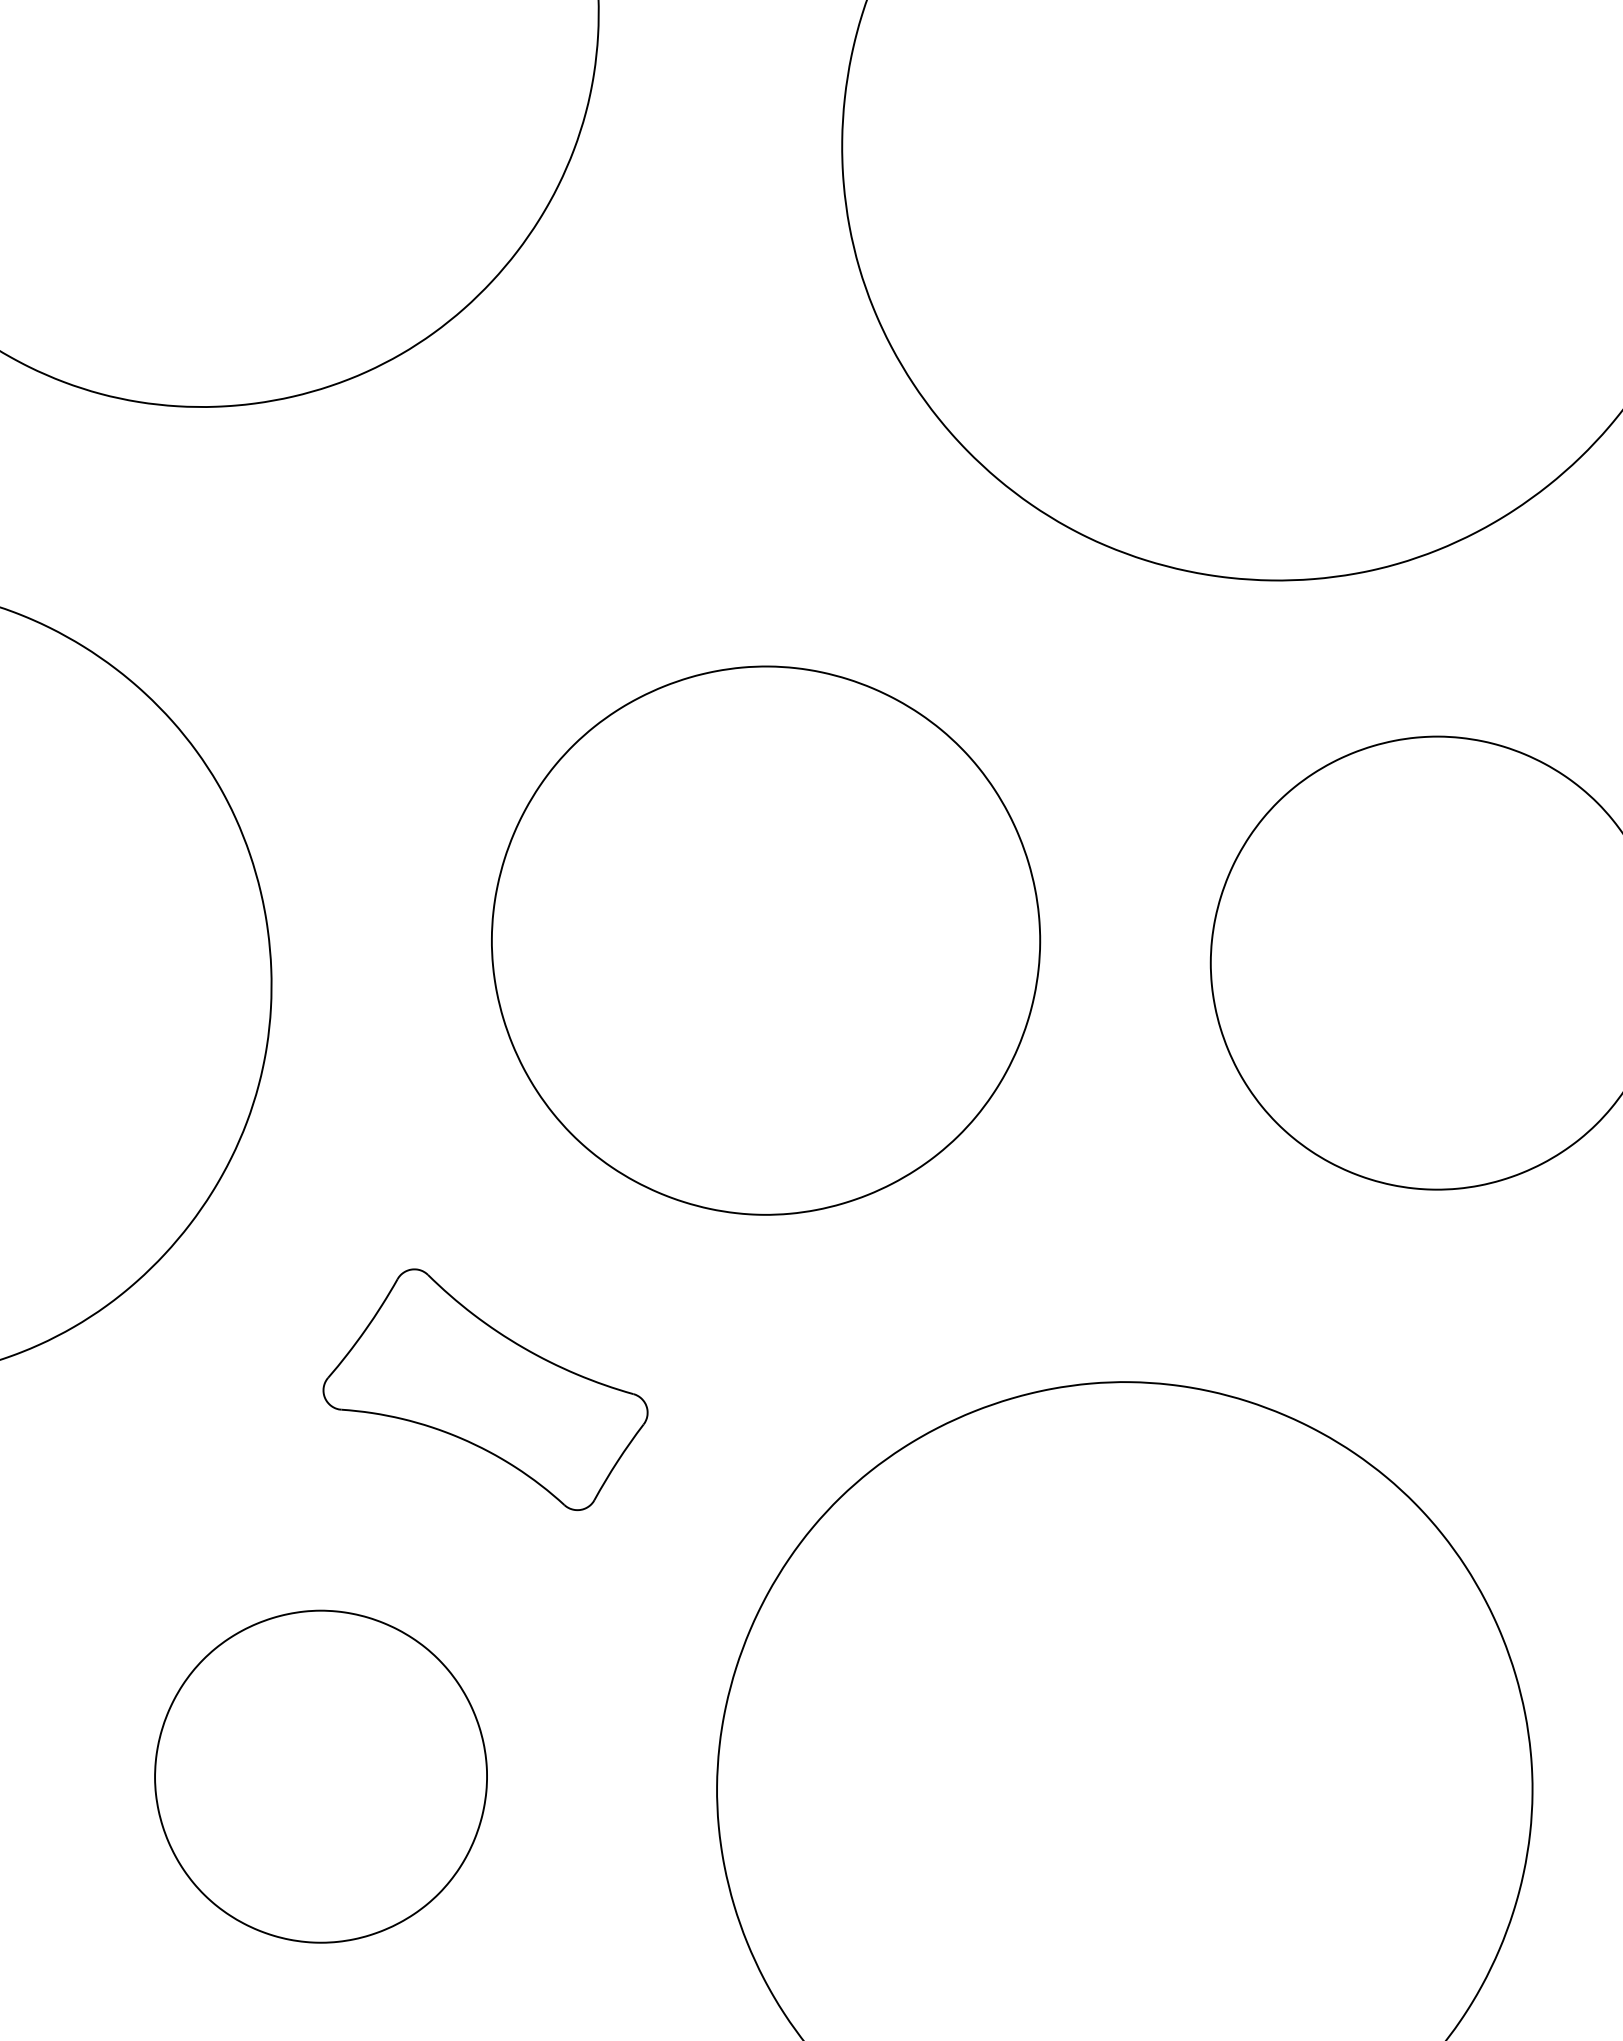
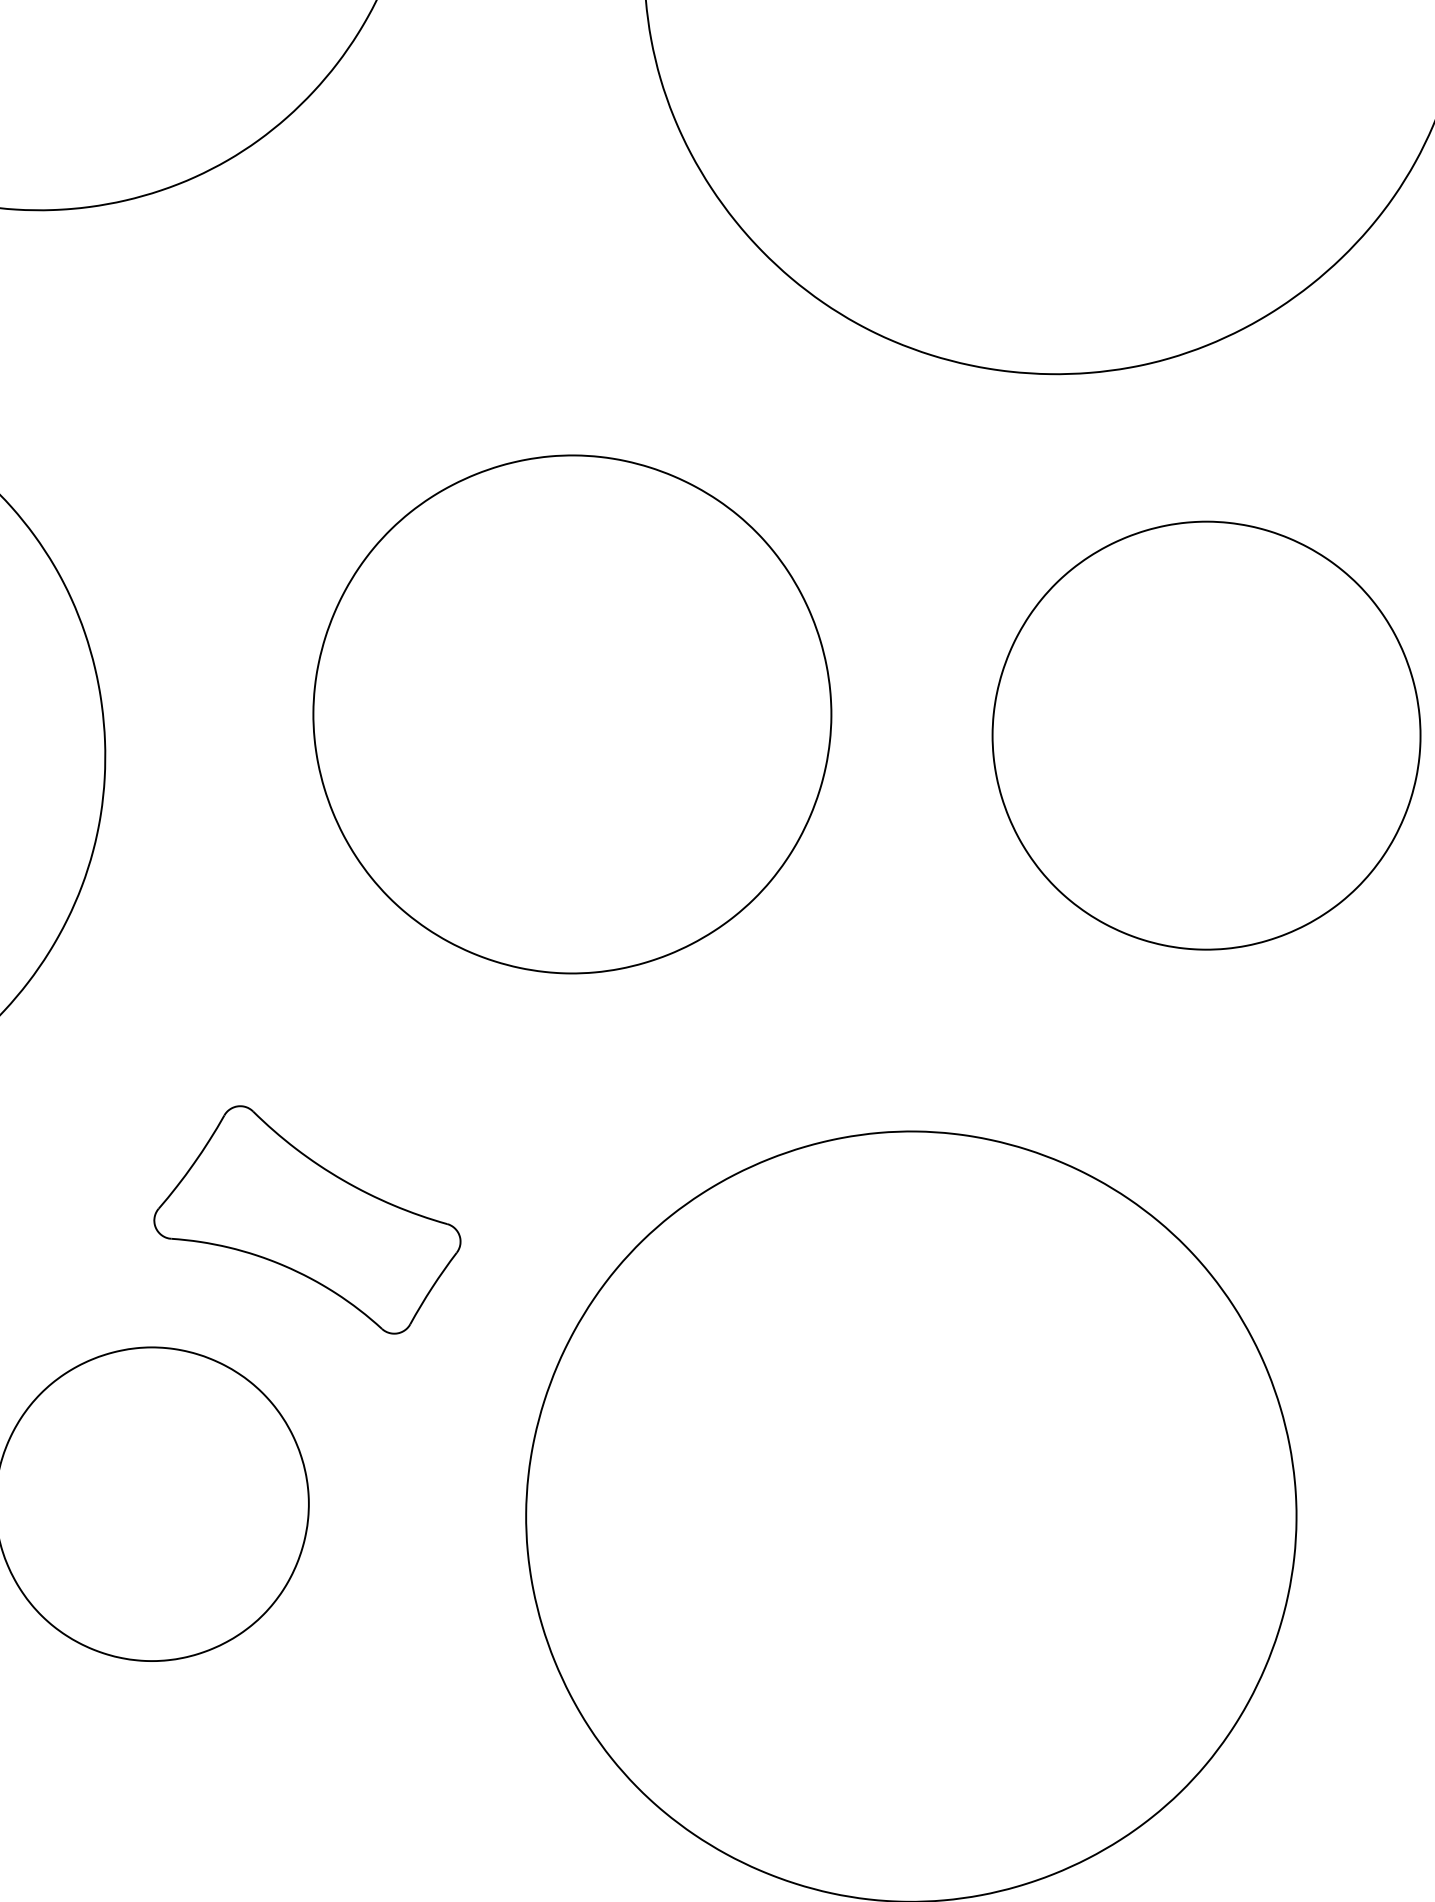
part: (485, 1389) -> (307, 1219), moved

